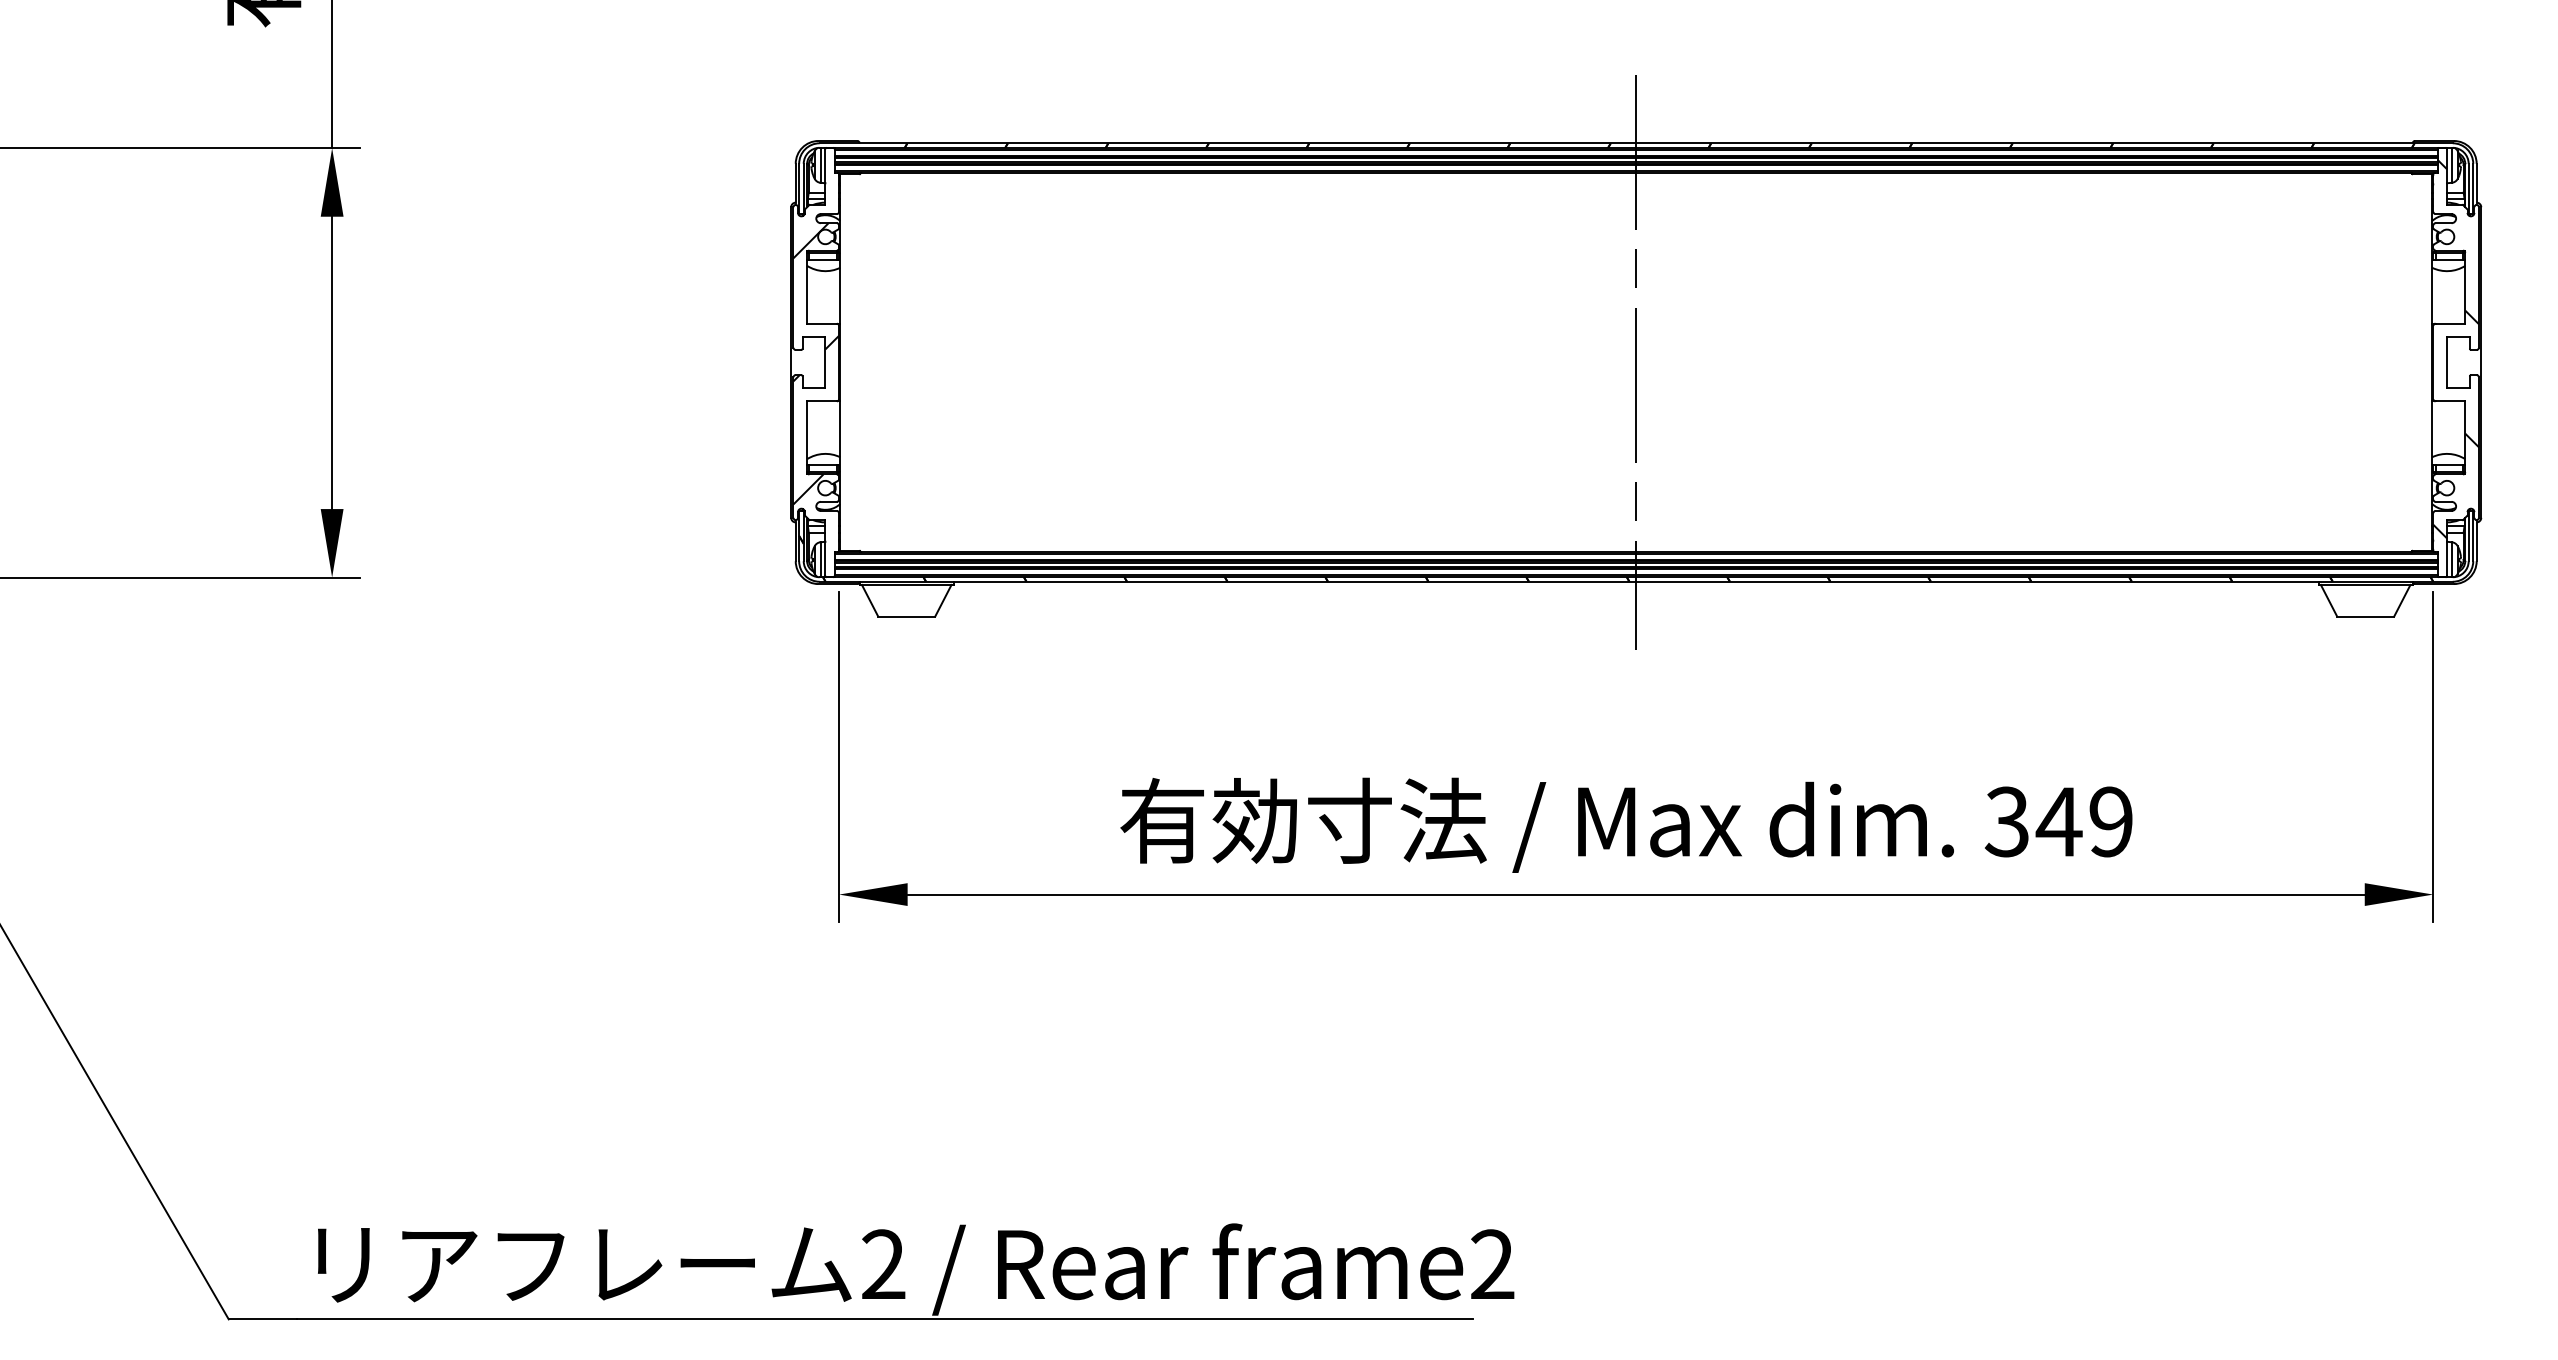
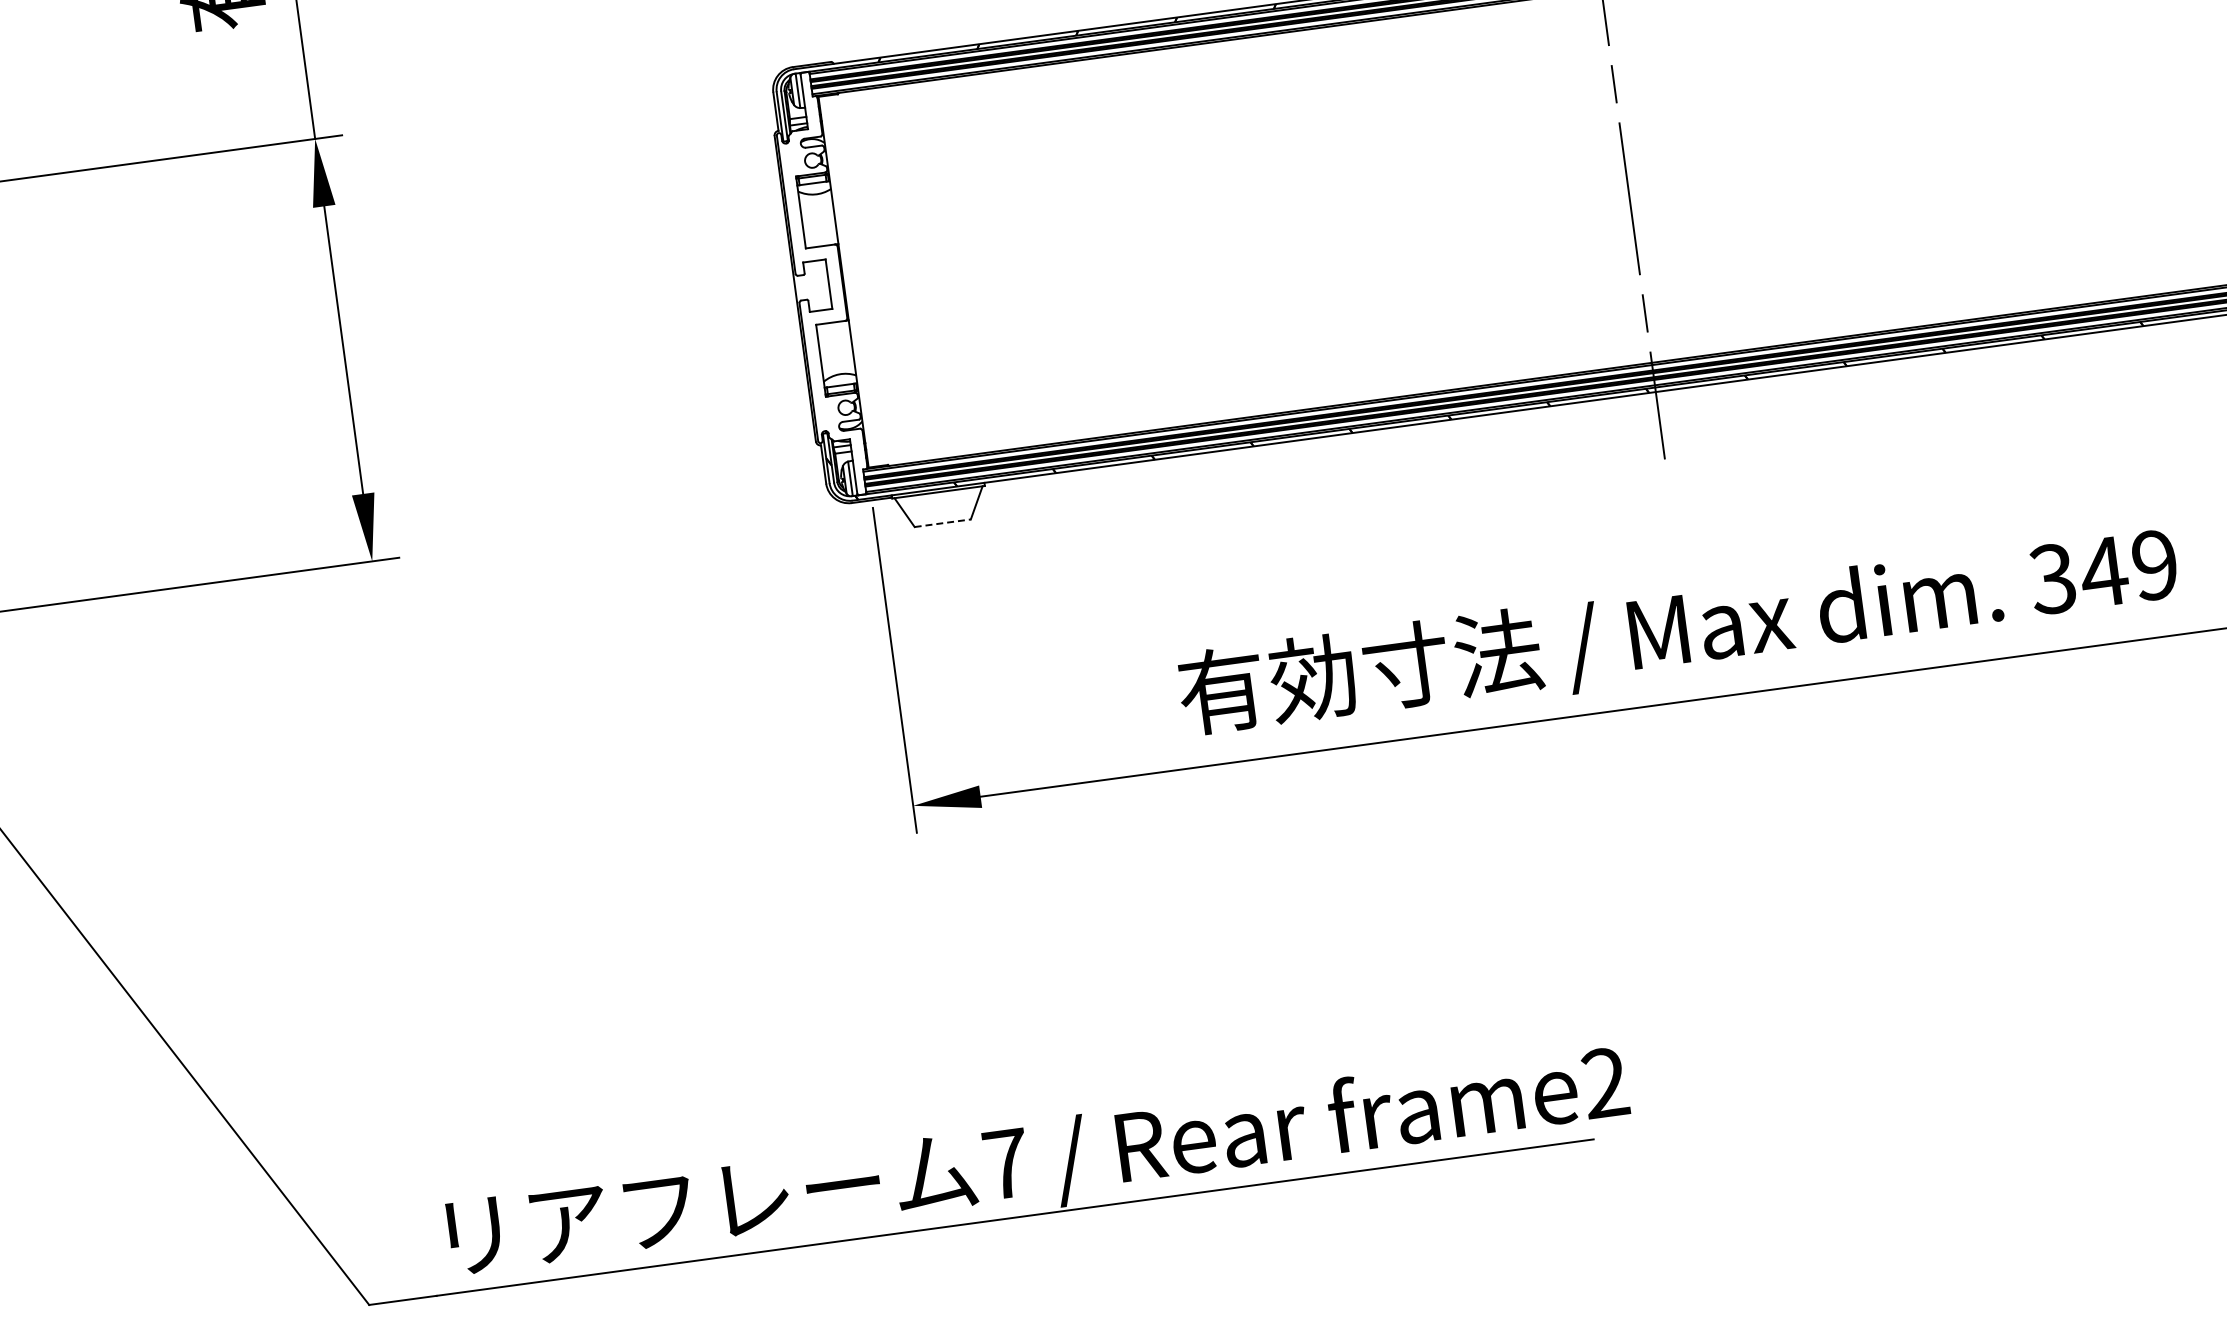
hatch: (816, 363) -> (820, 286), removed
line: (906, 616) -> (942, 523), solid -> dashed
text: (883, 1263) -> (1005, 1162), 2 -> 7

